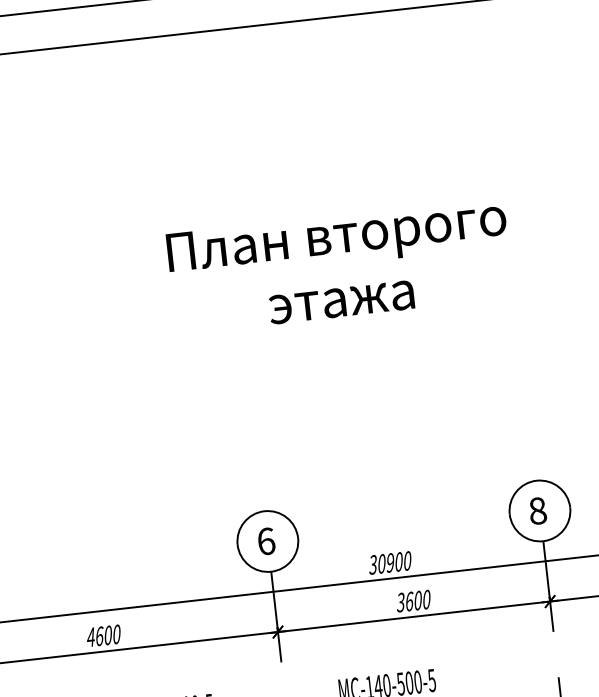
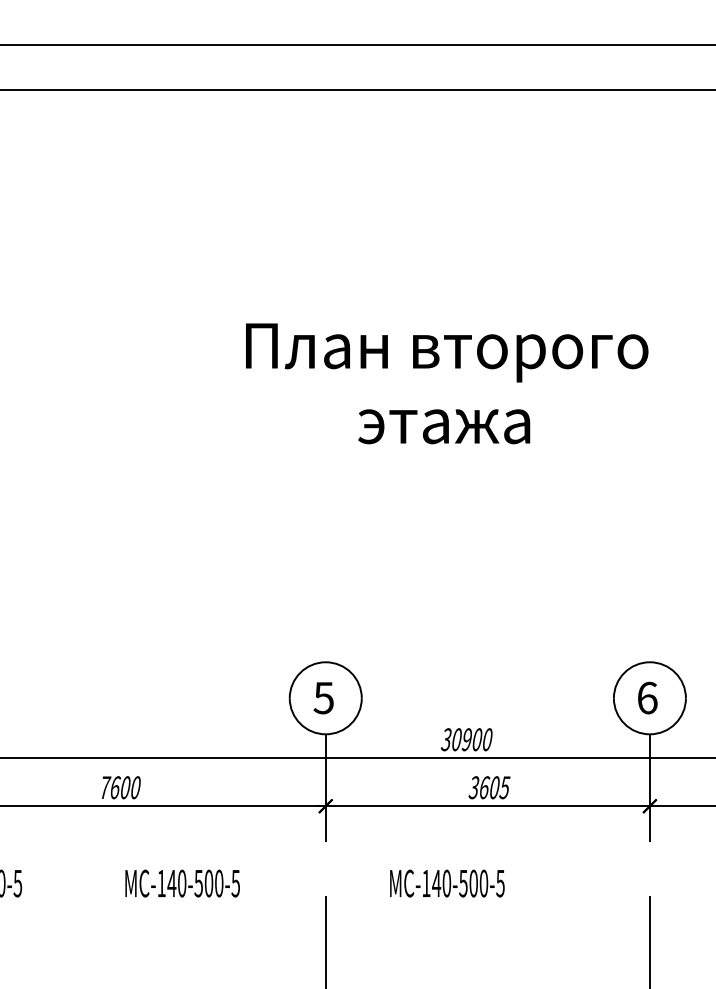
text: (537, 510) -> (647, 697), 8 -> 6
text: (265, 541) -> (323, 697), 6 -> 5
text: (426, 599) -> (504, 787), 3600 -> 3605
text: (91, 637) -> (105, 787), 4600 -> 7600

